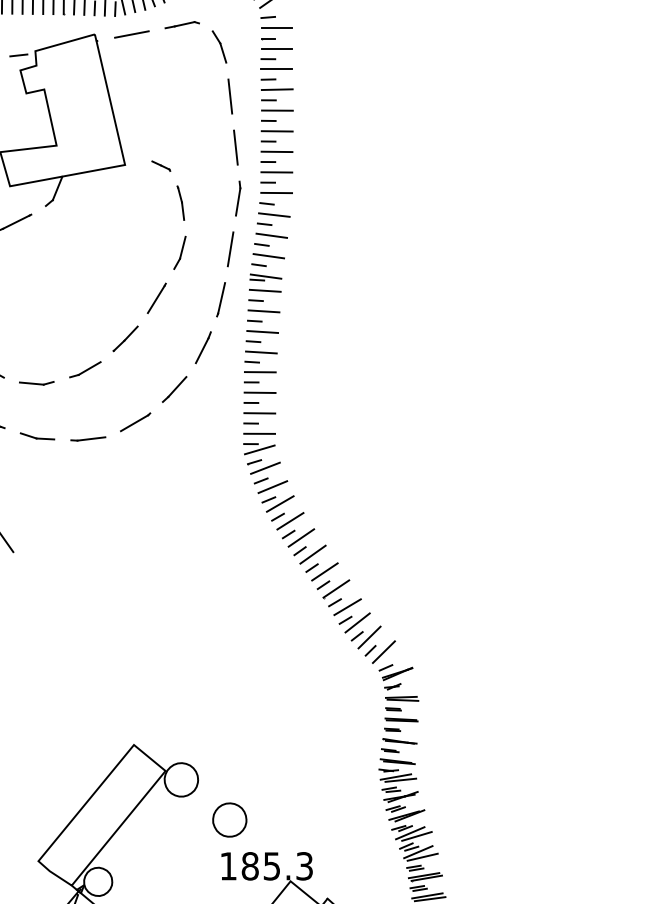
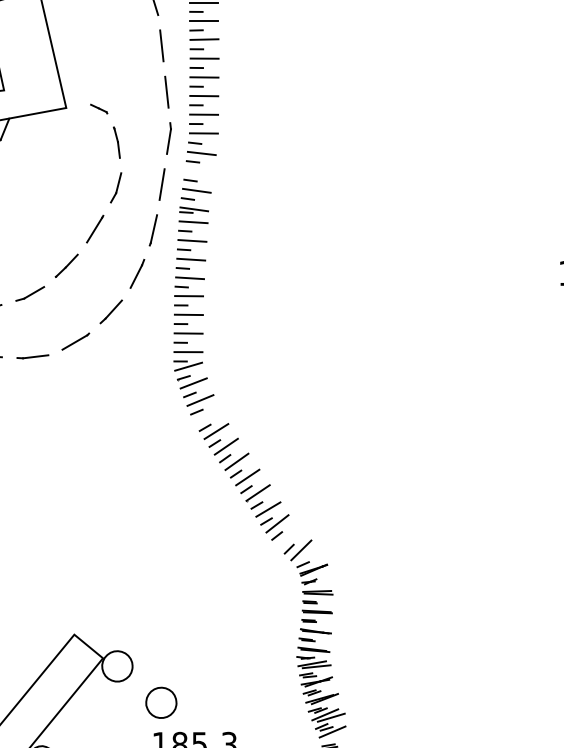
line: (271, 235) -> (199, 172), removed
line: (279, 503) -> (206, 415), removed
line: (369, 637) -> (288, 537), removed
line: (422, 856) -> (336, 735), removed

